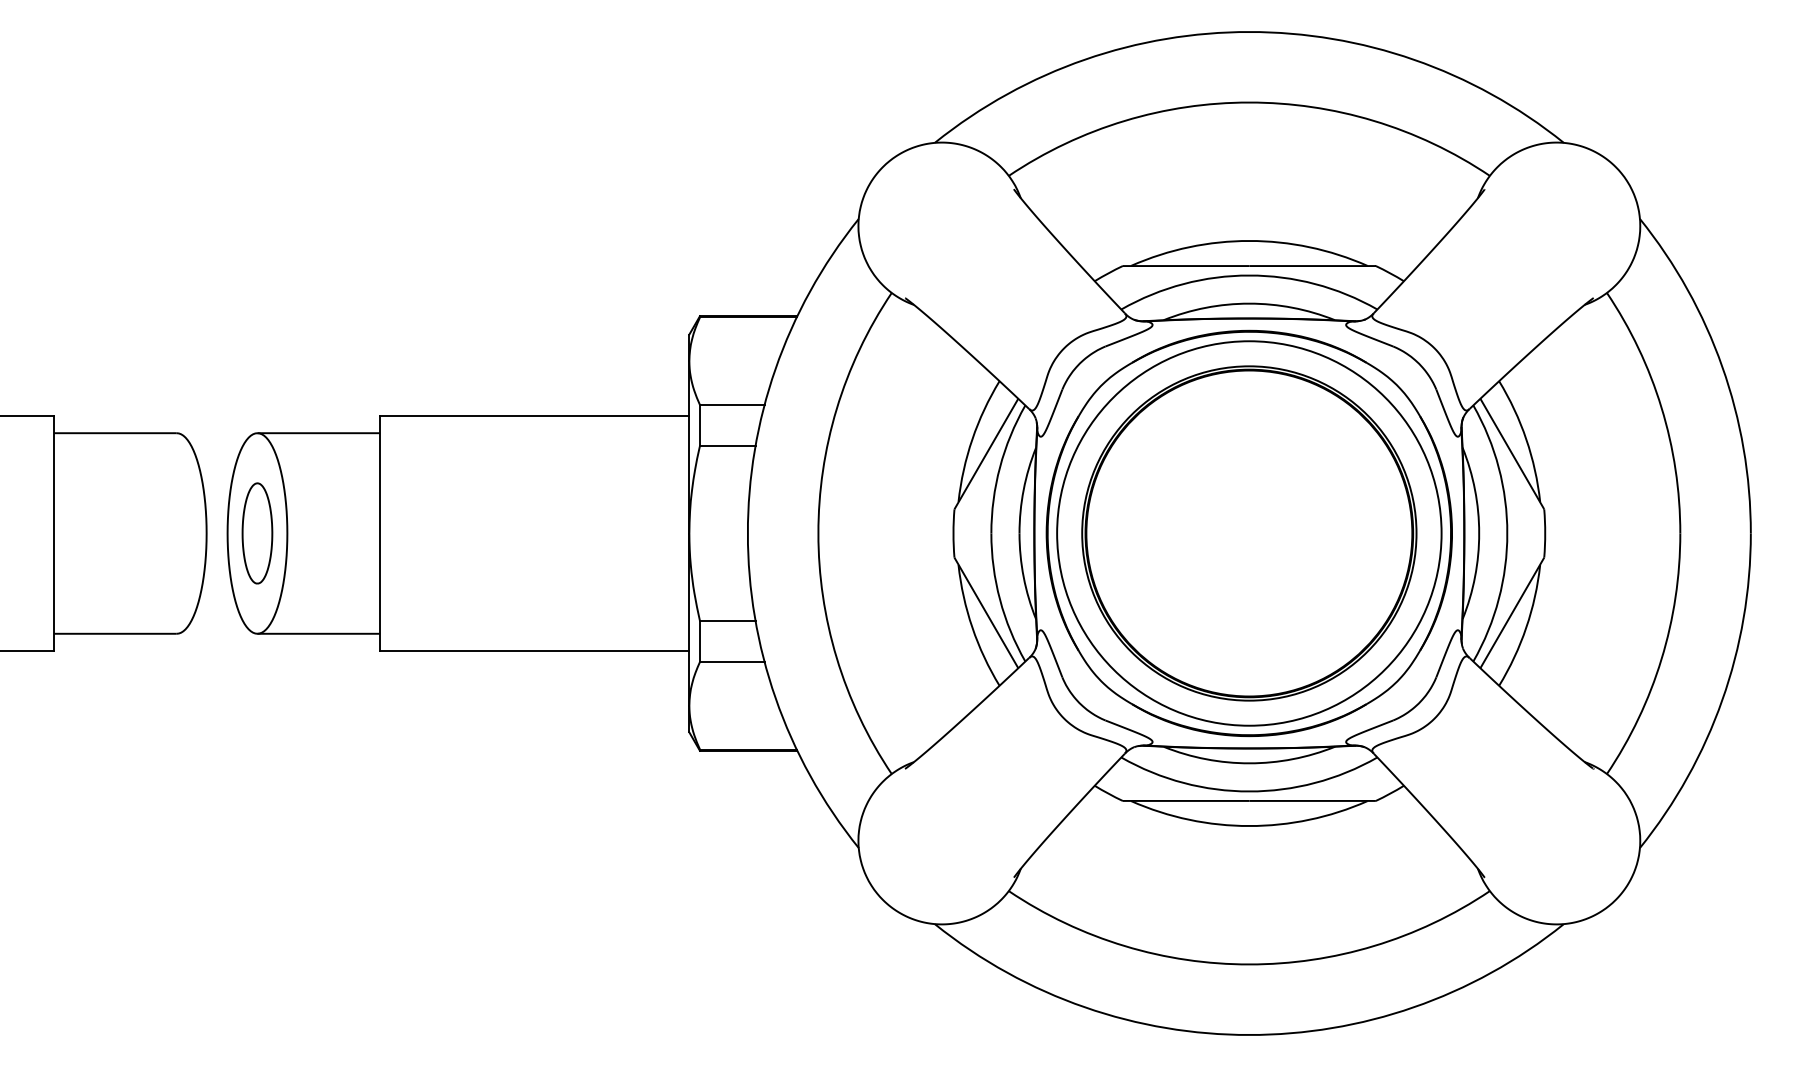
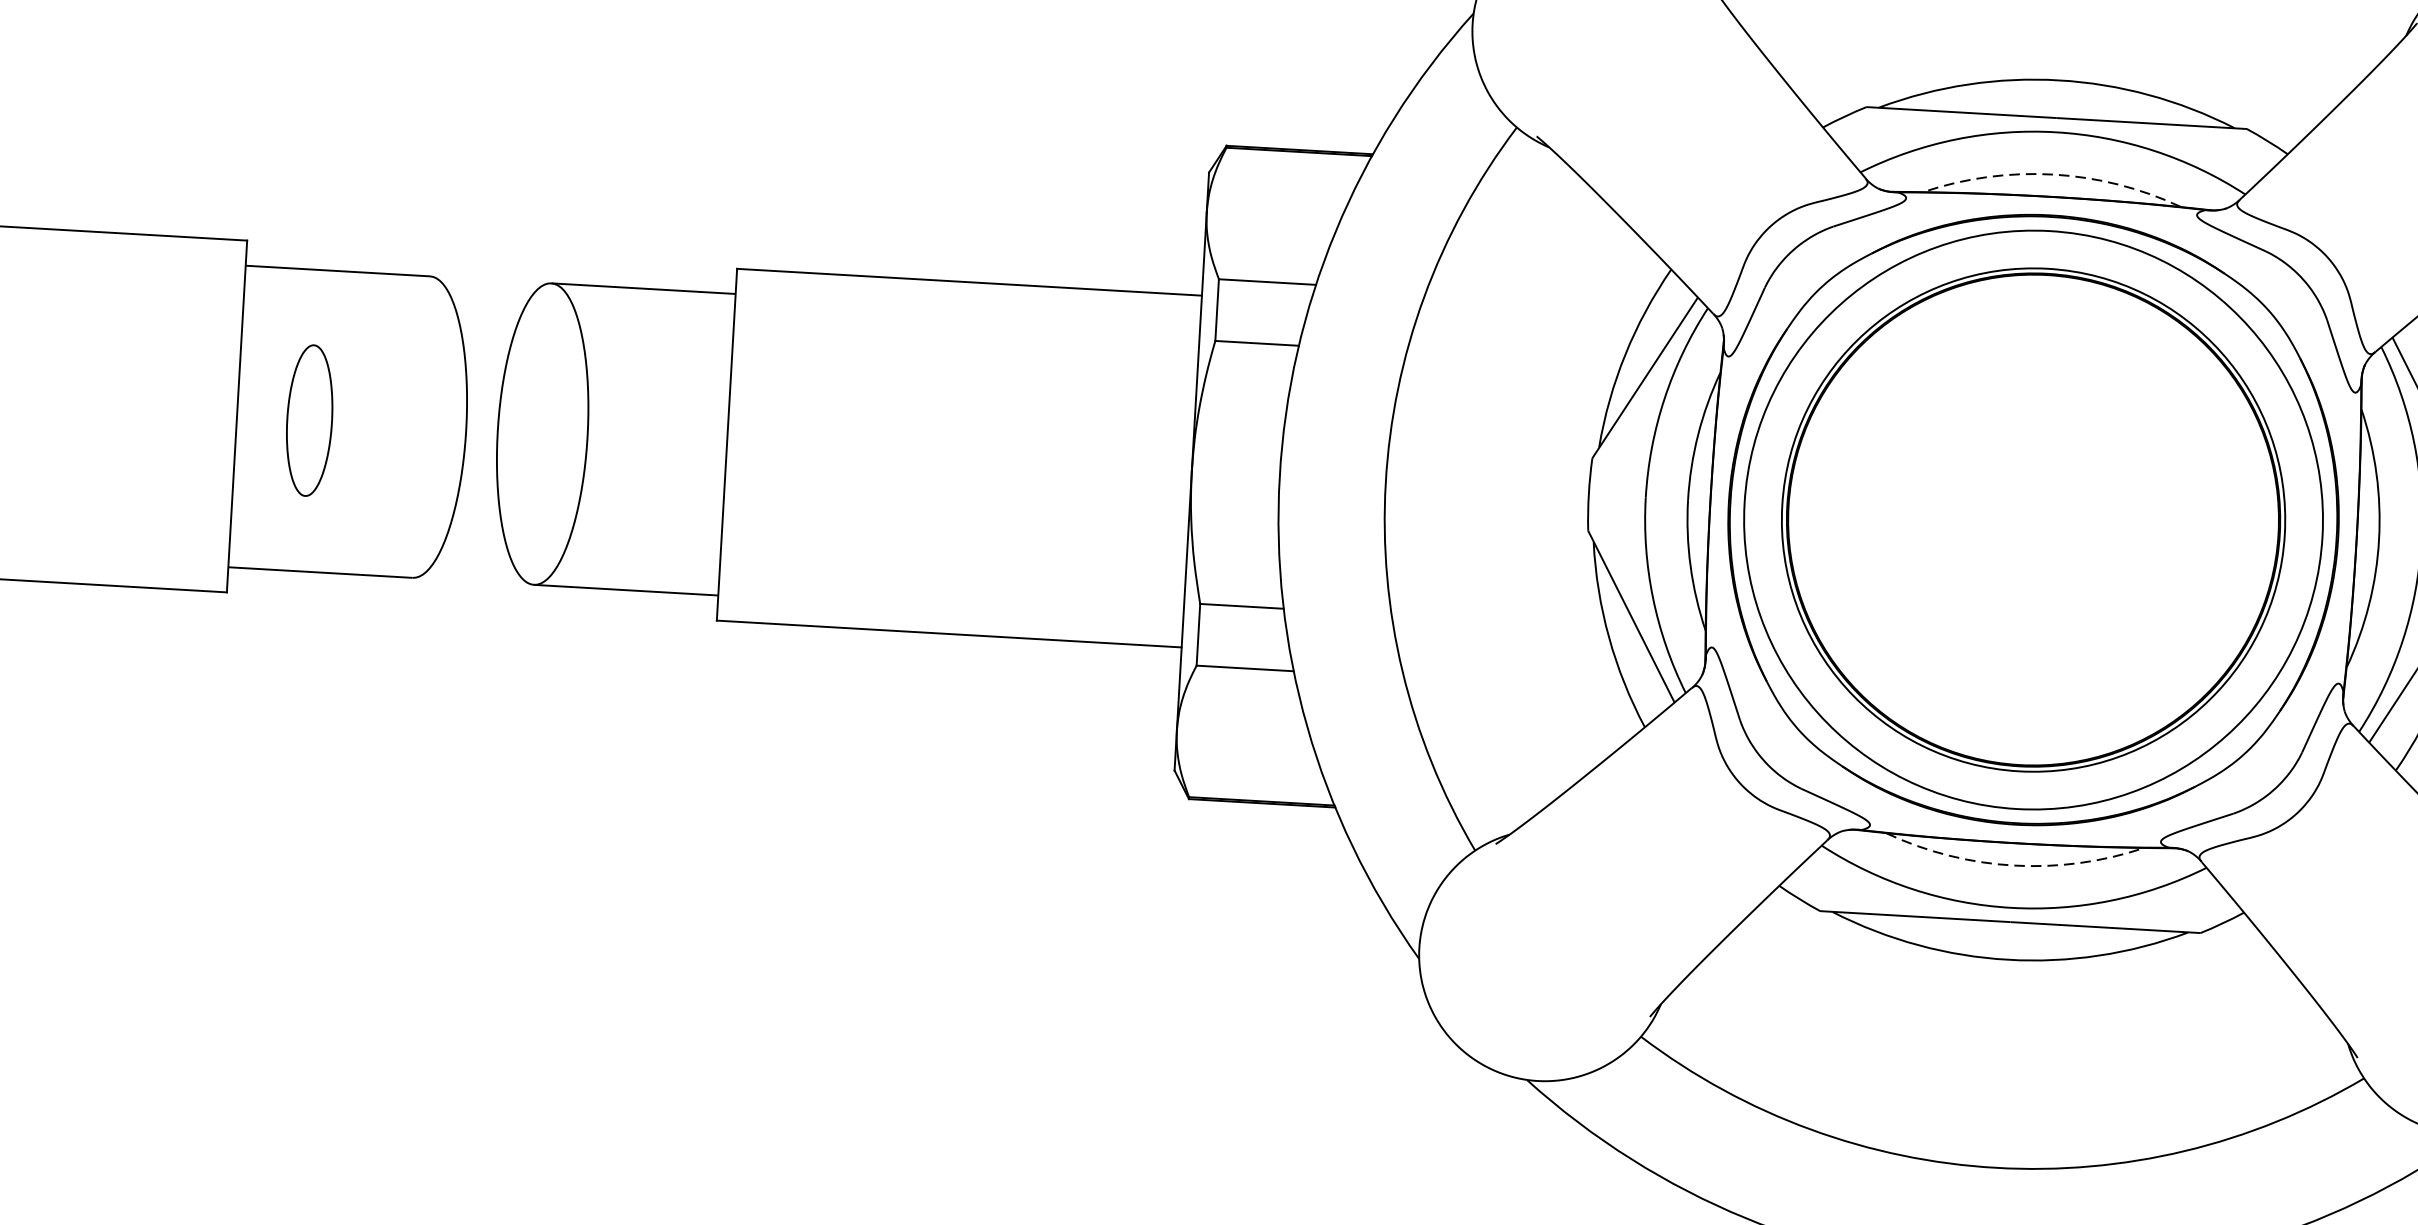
arc: (1249, 303) -> (2053, 174), solid -> dashed
part: (257, 533) -> (309, 420), moved
arc: (1249, 763) -> (2013, 865), solid -> dashed

